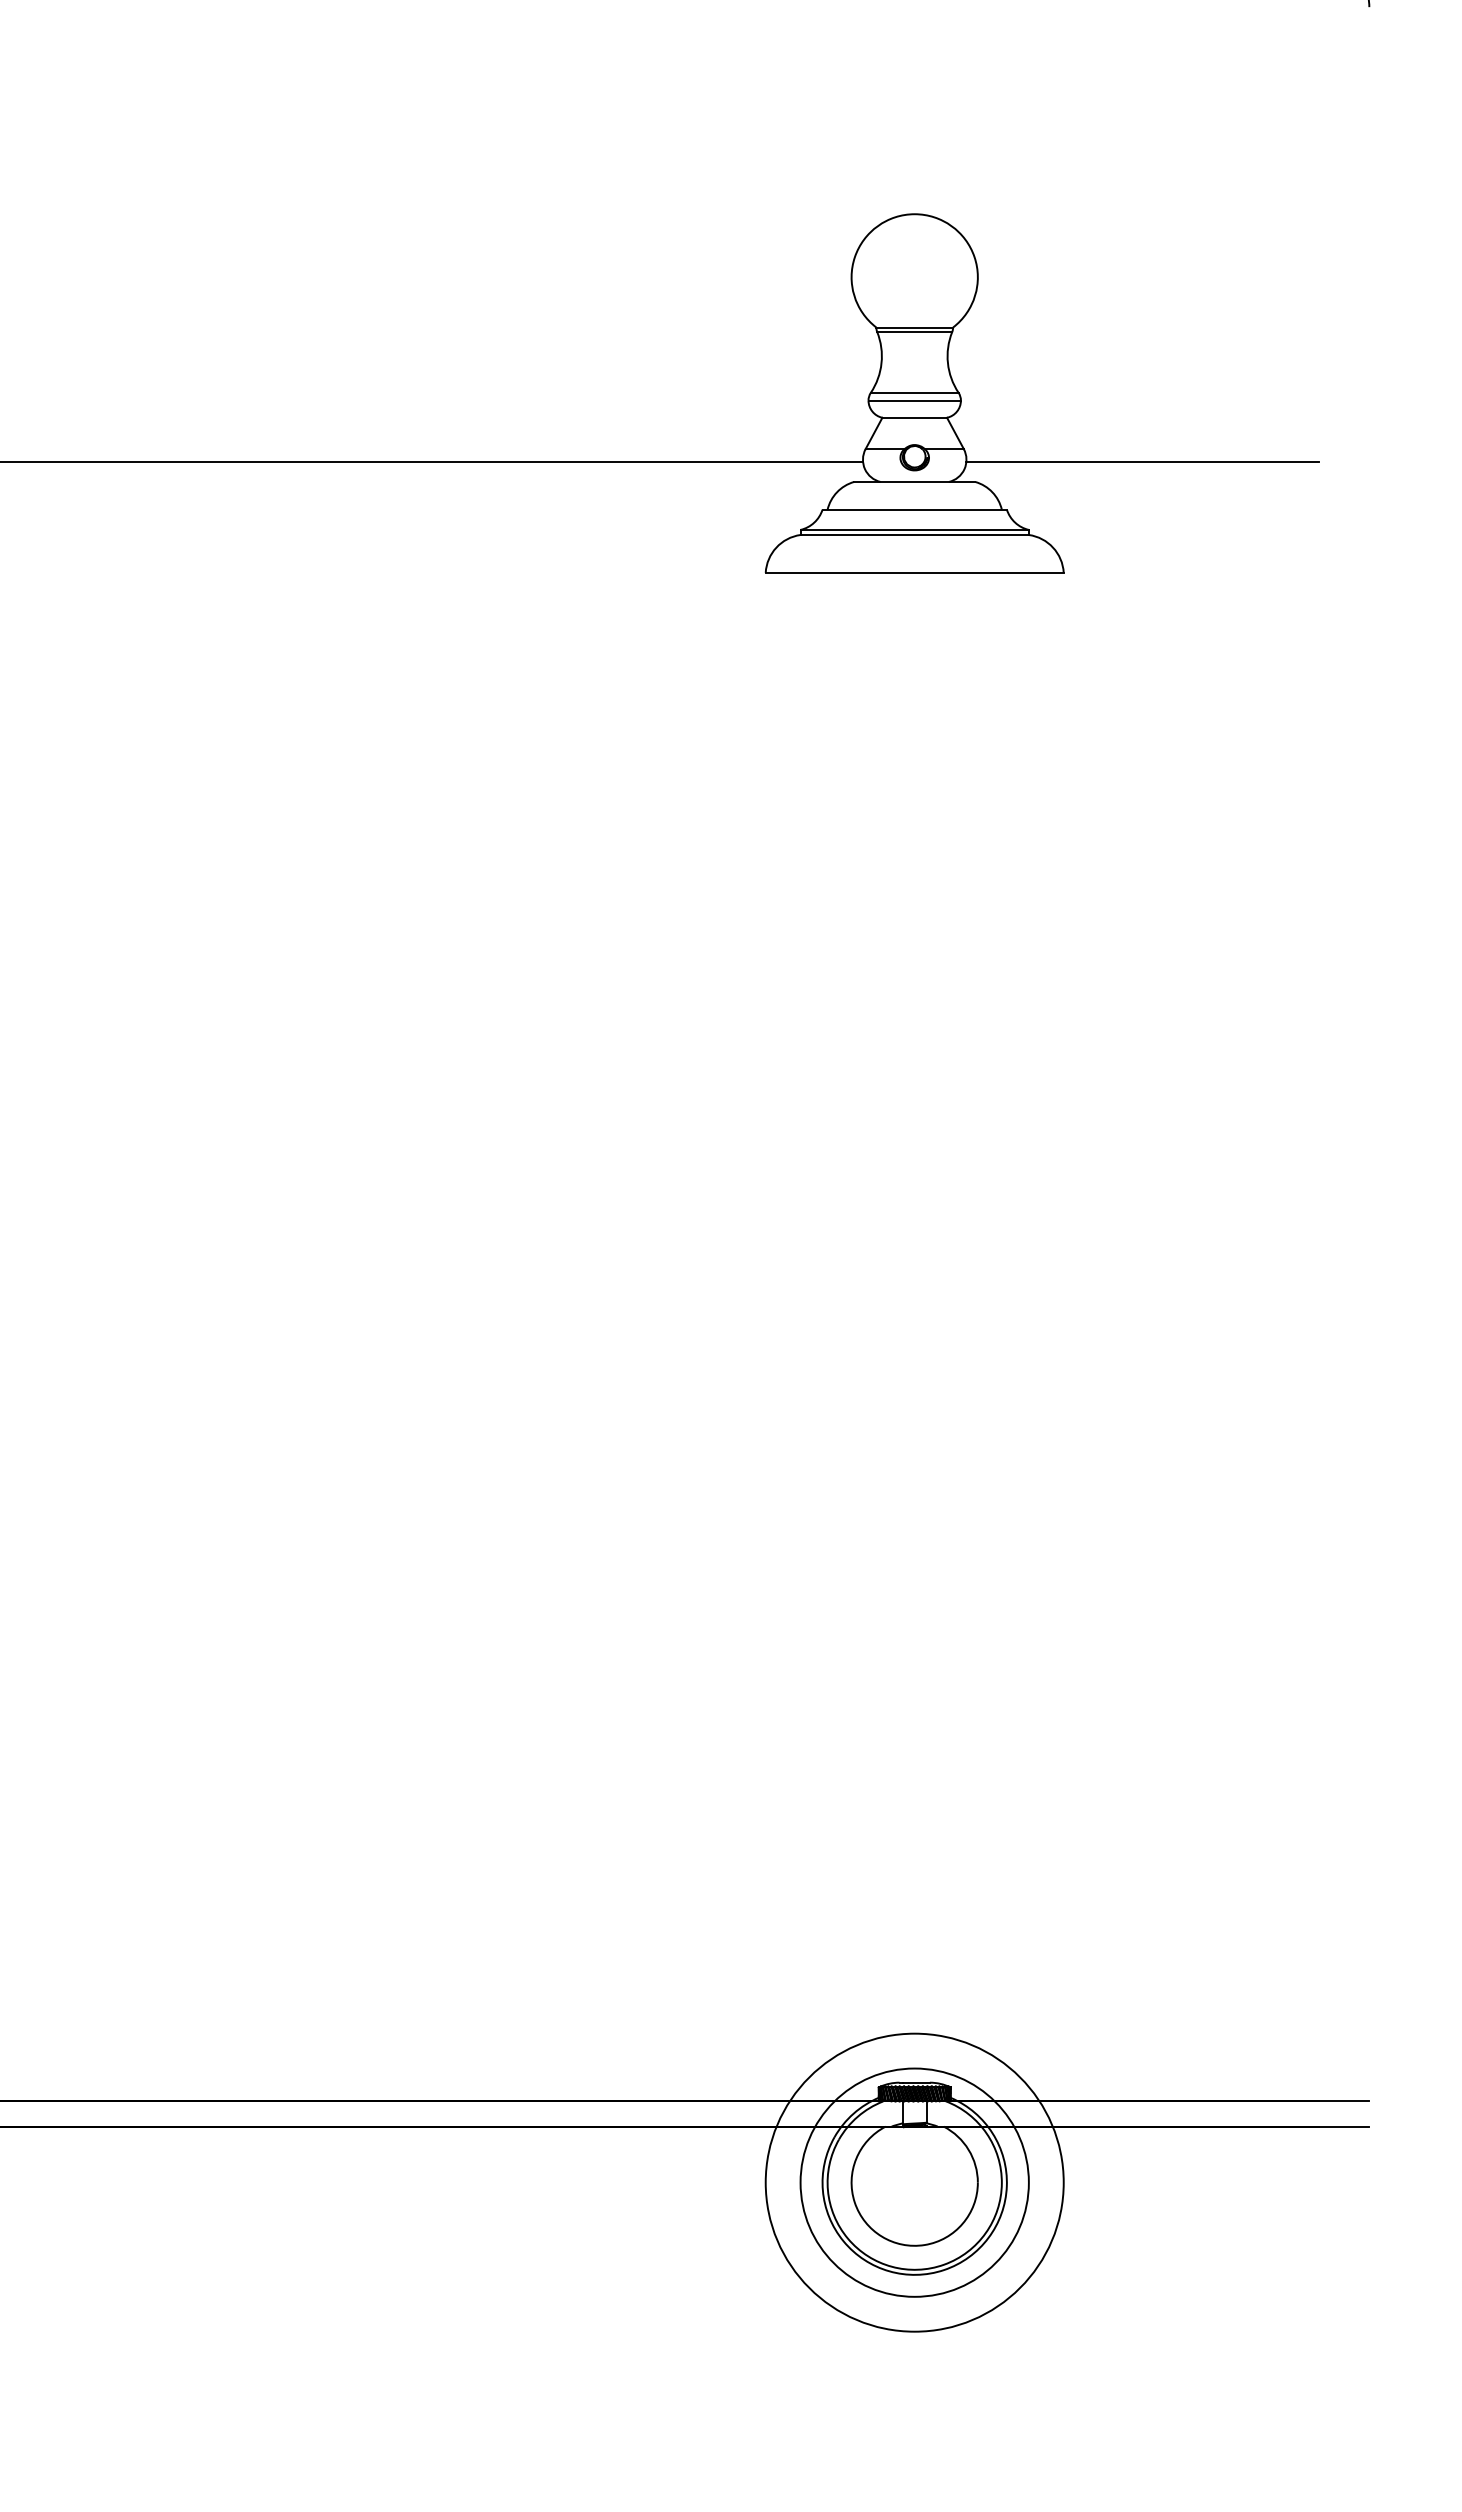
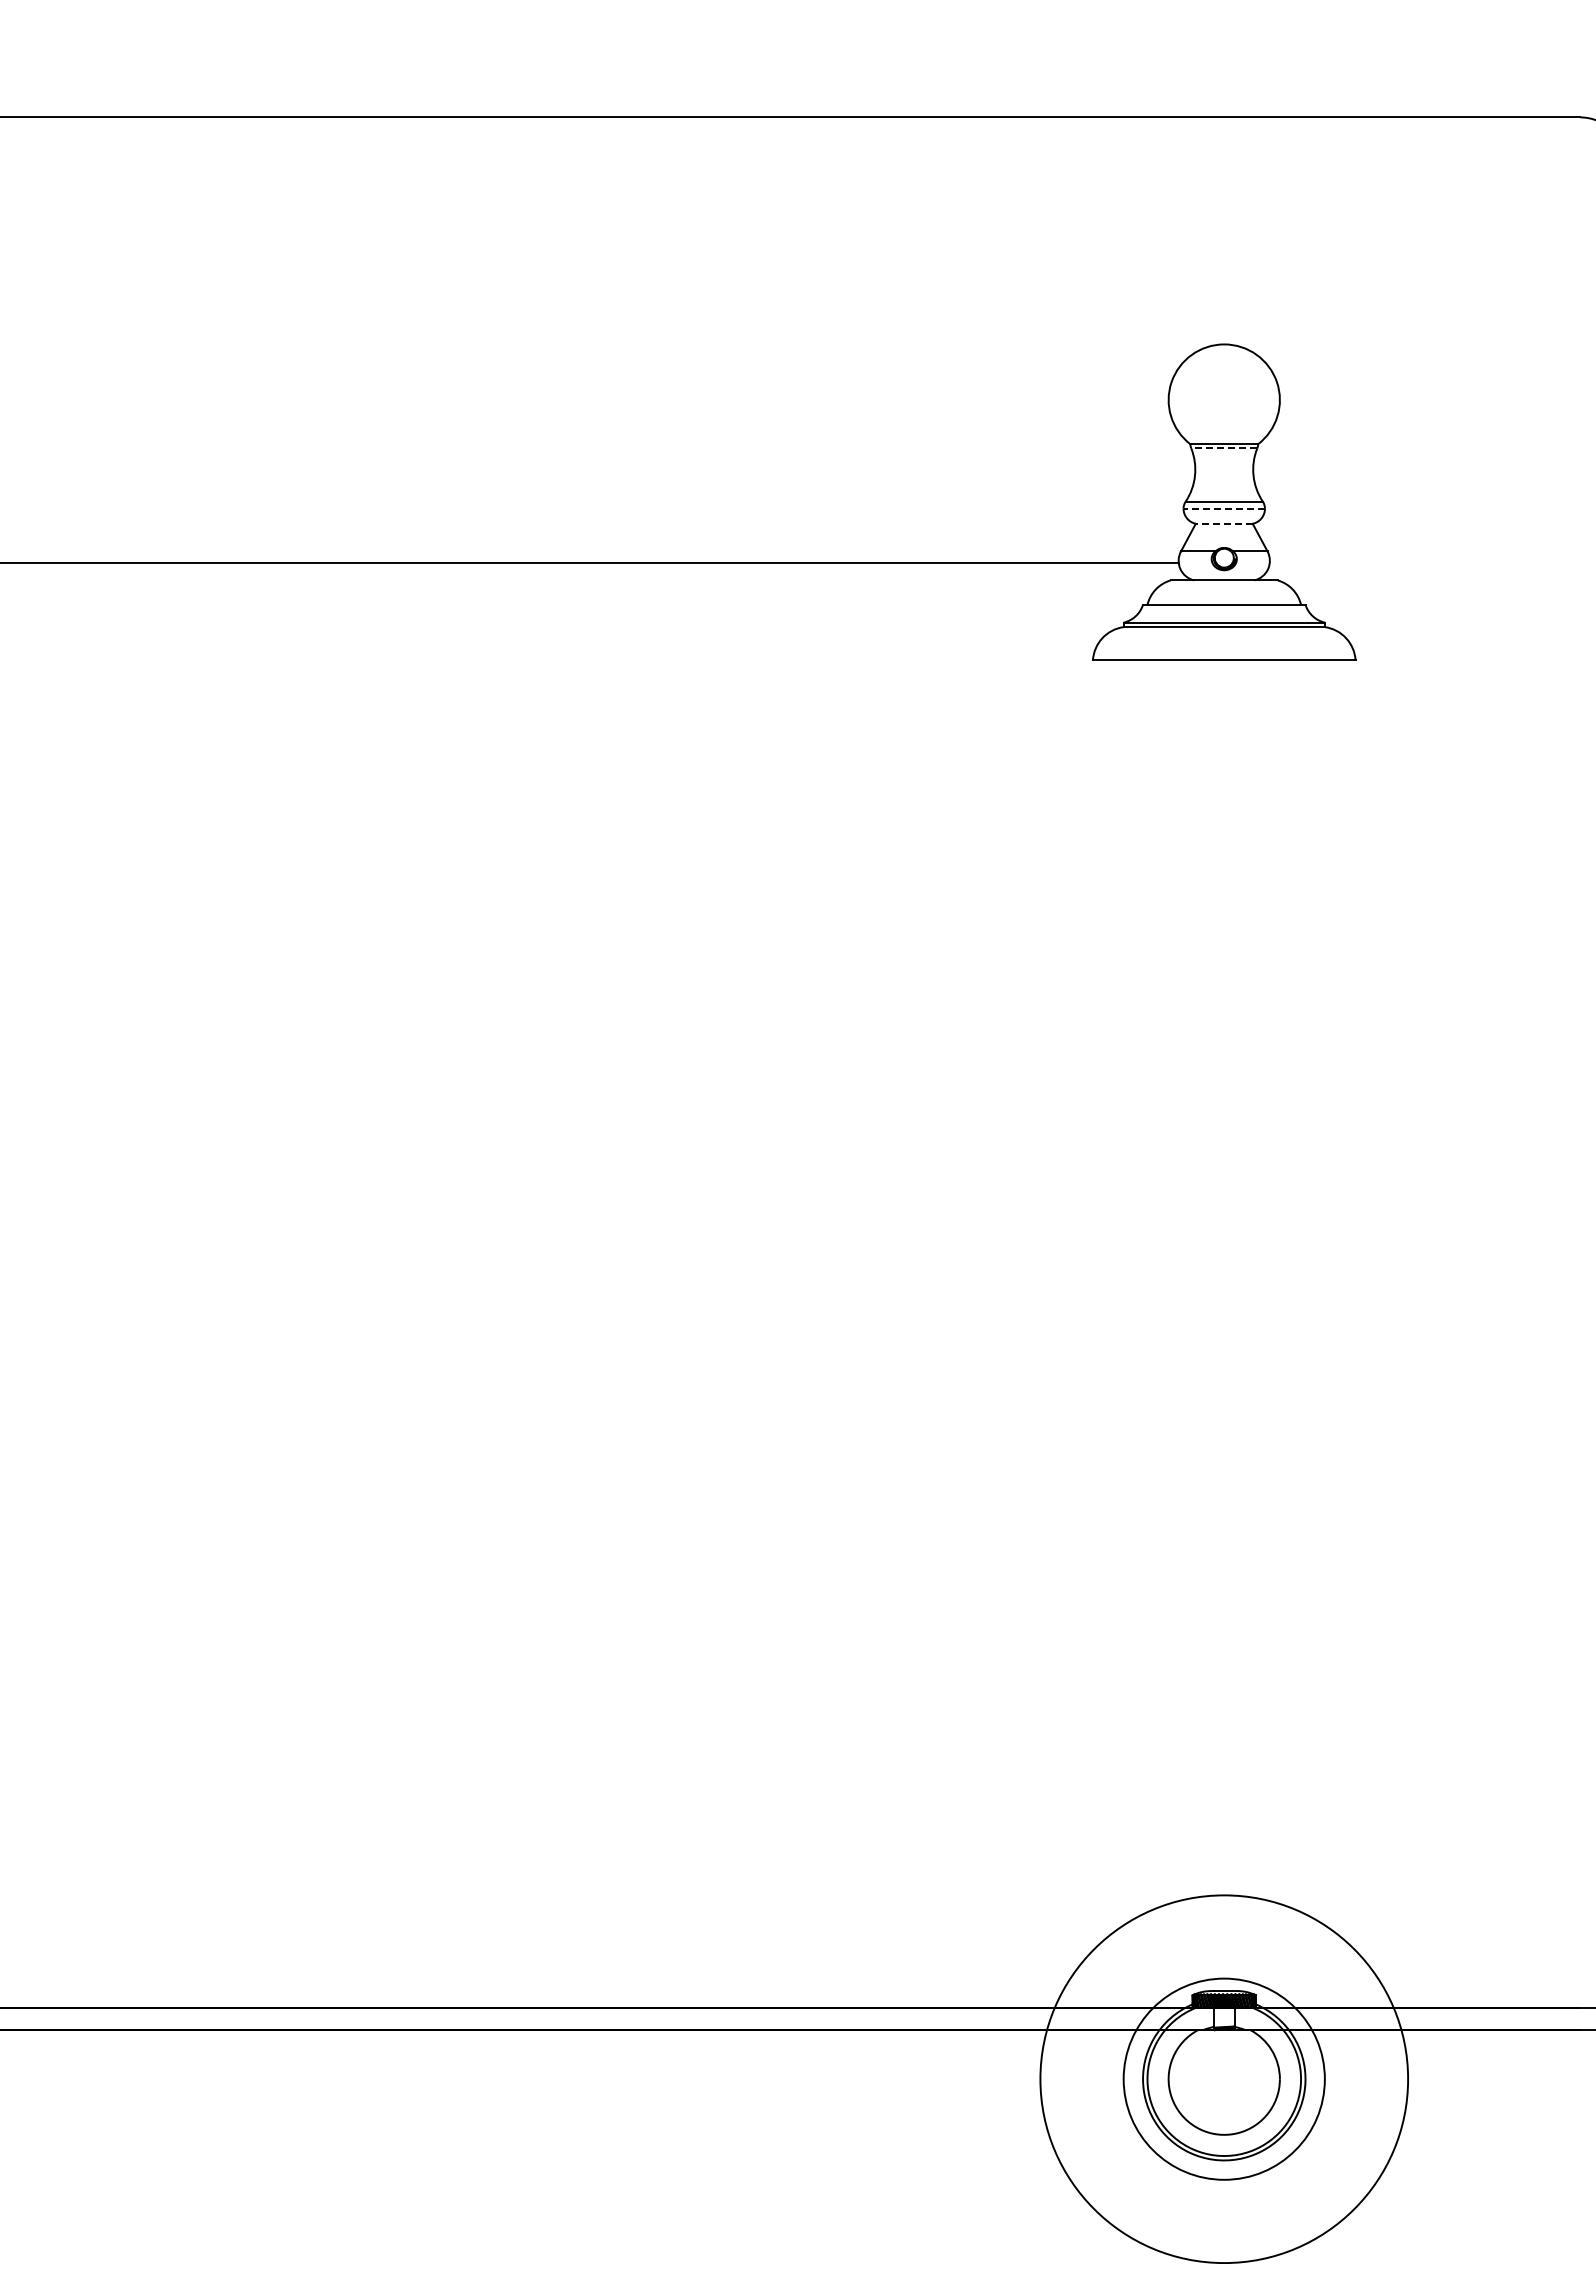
line: (913, 332) -> (1223, 448), solid -> dashed
line: (914, 400) -> (1224, 508), solid -> dashed
line: (913, 417) -> (1223, 523), solid -> dashed
line: (1141, 461) -> (1424, 562), removed
circle: (913, 2181) -> (1223, 2078), size x1.4

